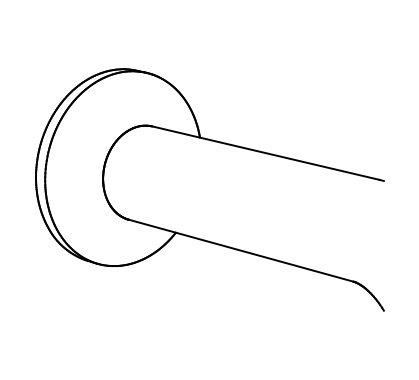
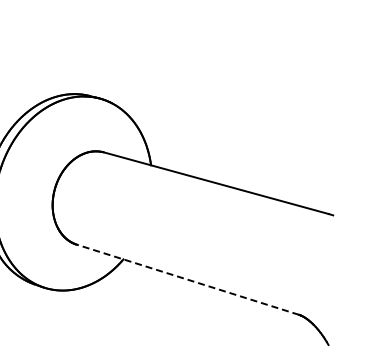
line: (241, 250) -> (188, 279), solid -> dashed

